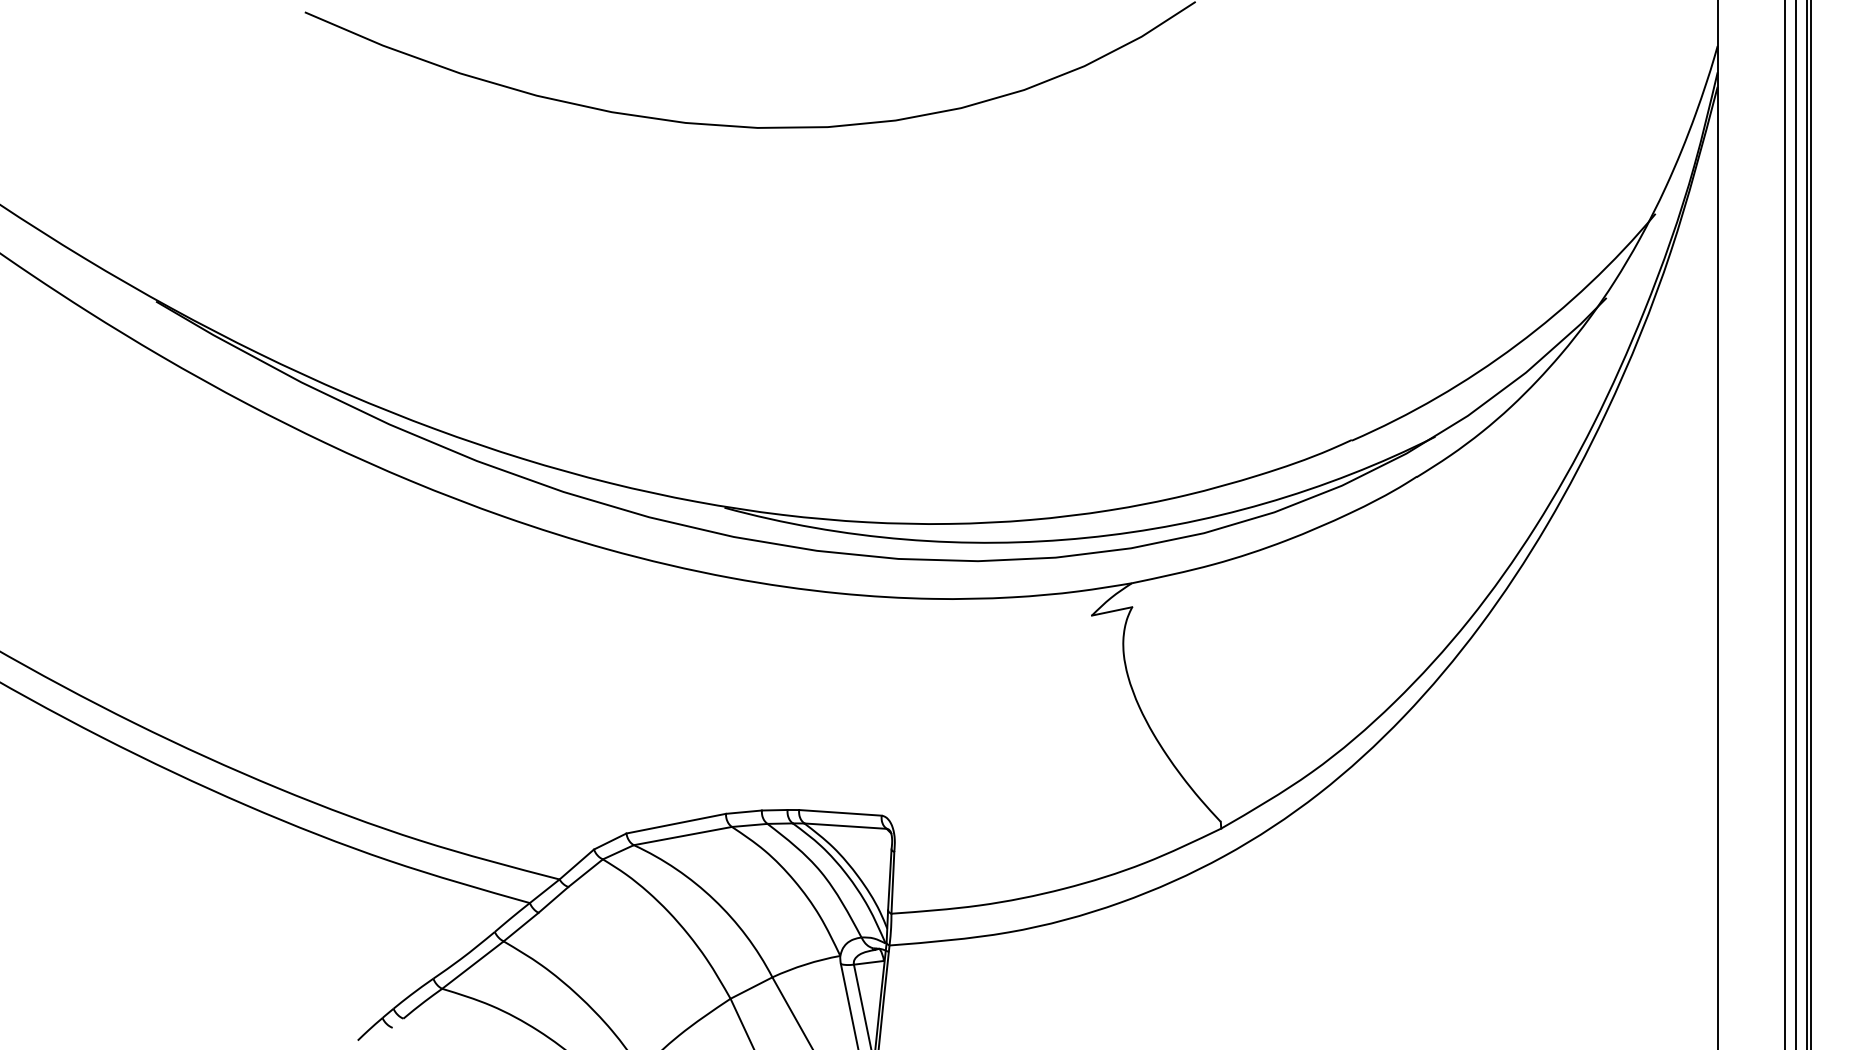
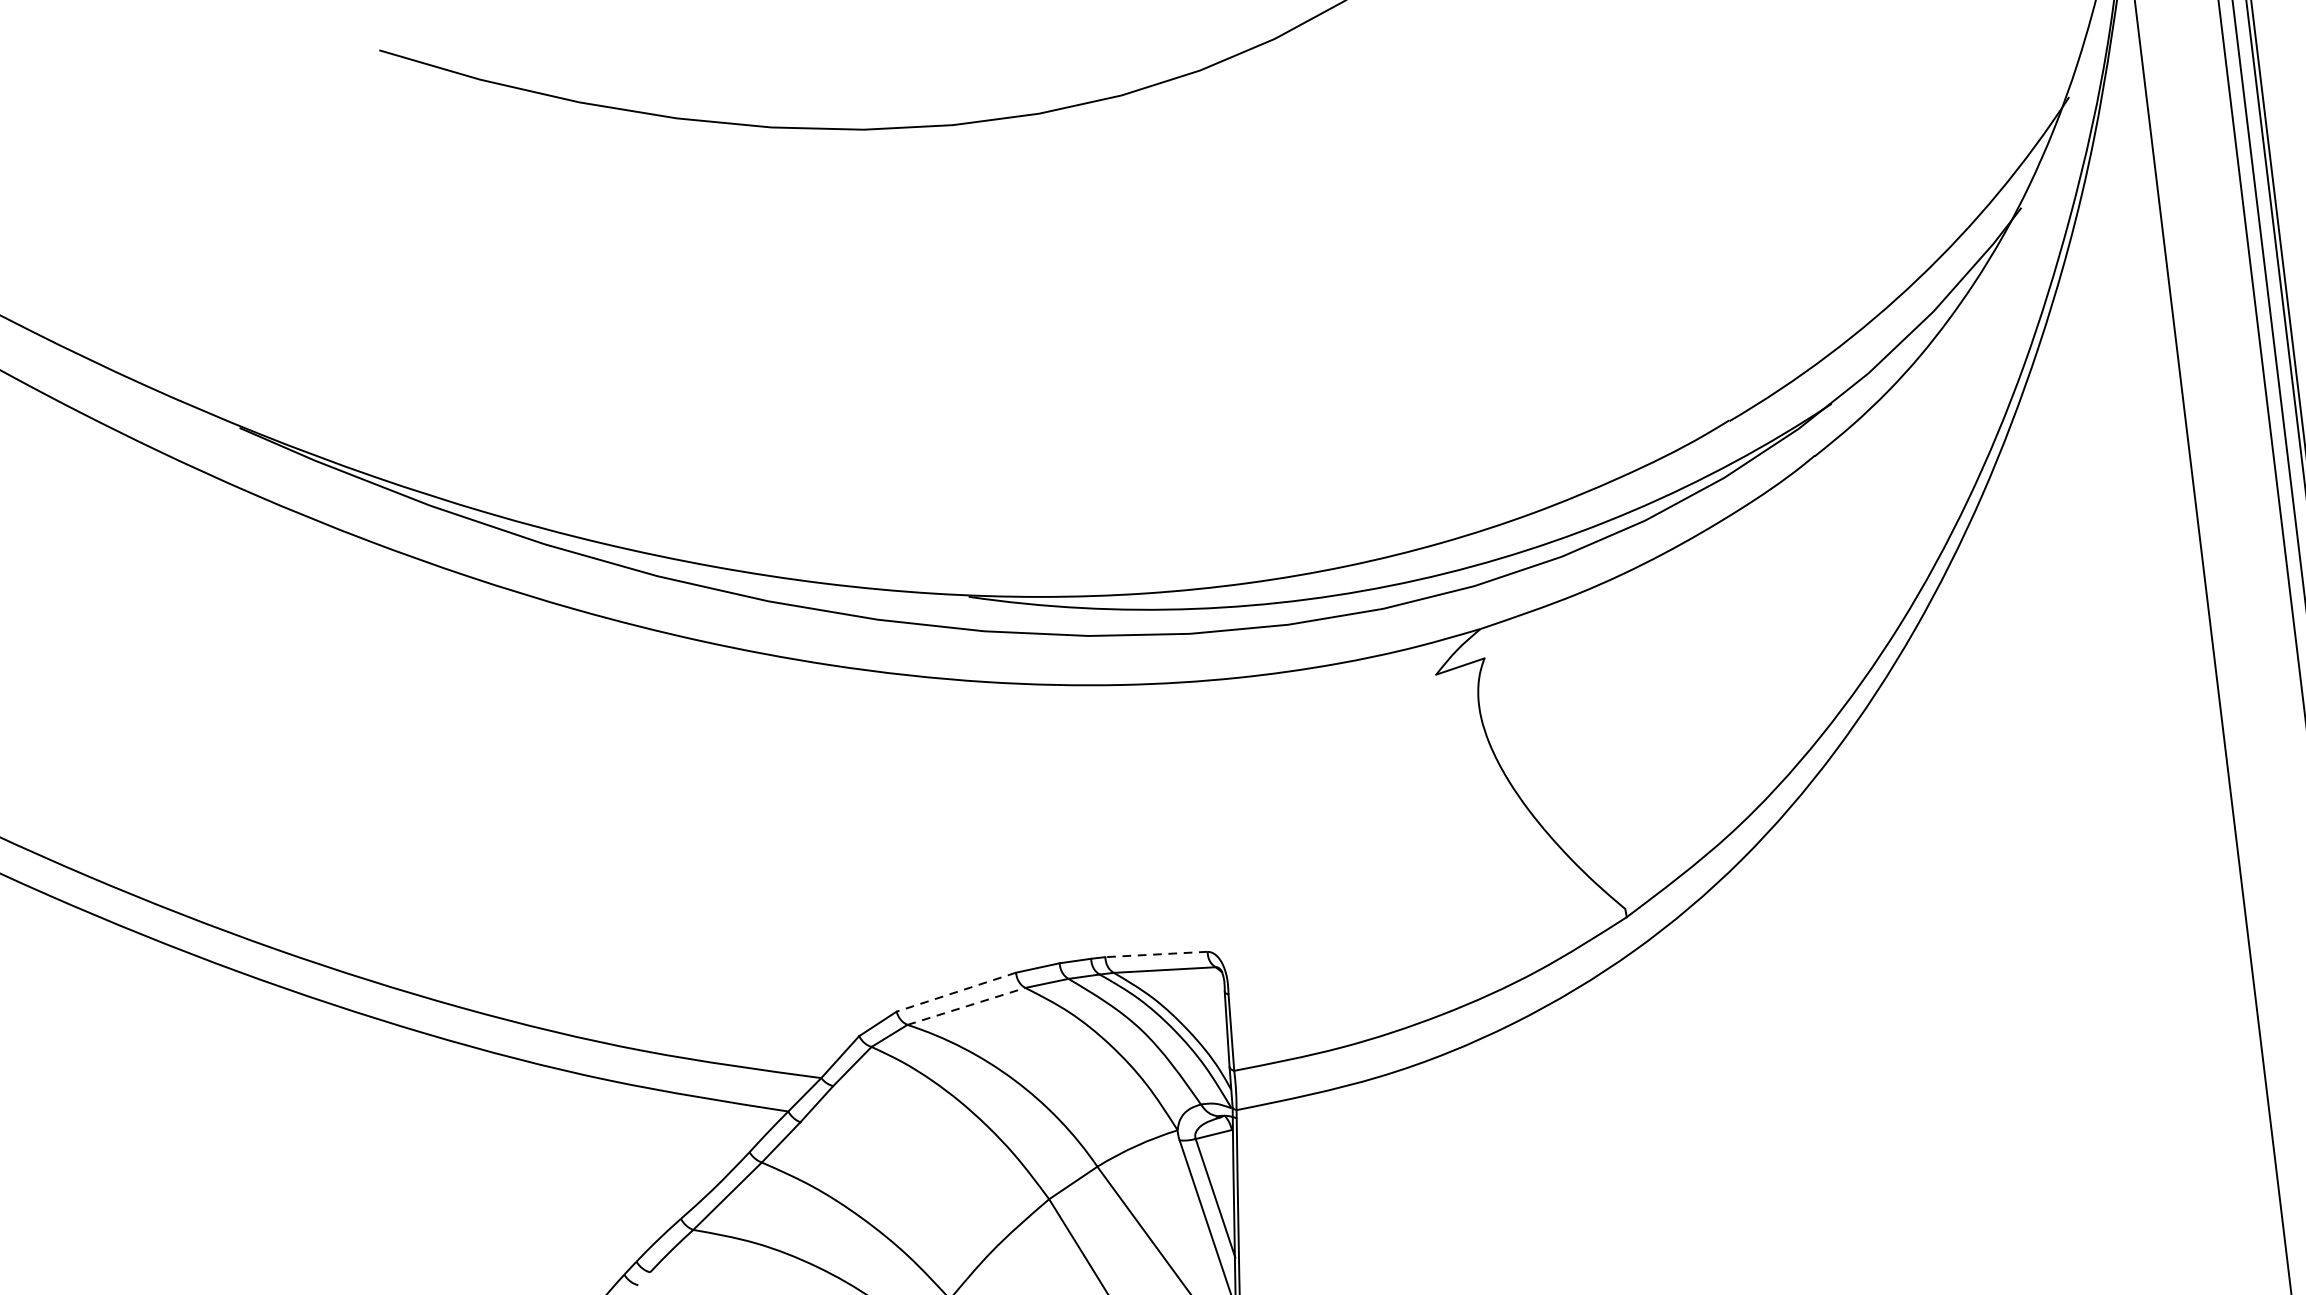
line: (839, 812) -> (1155, 954), solid -> dashed
line: (676, 823) -> (956, 991), solid -> dashed
line: (682, 836) -> (965, 1007), solid -> dashed

